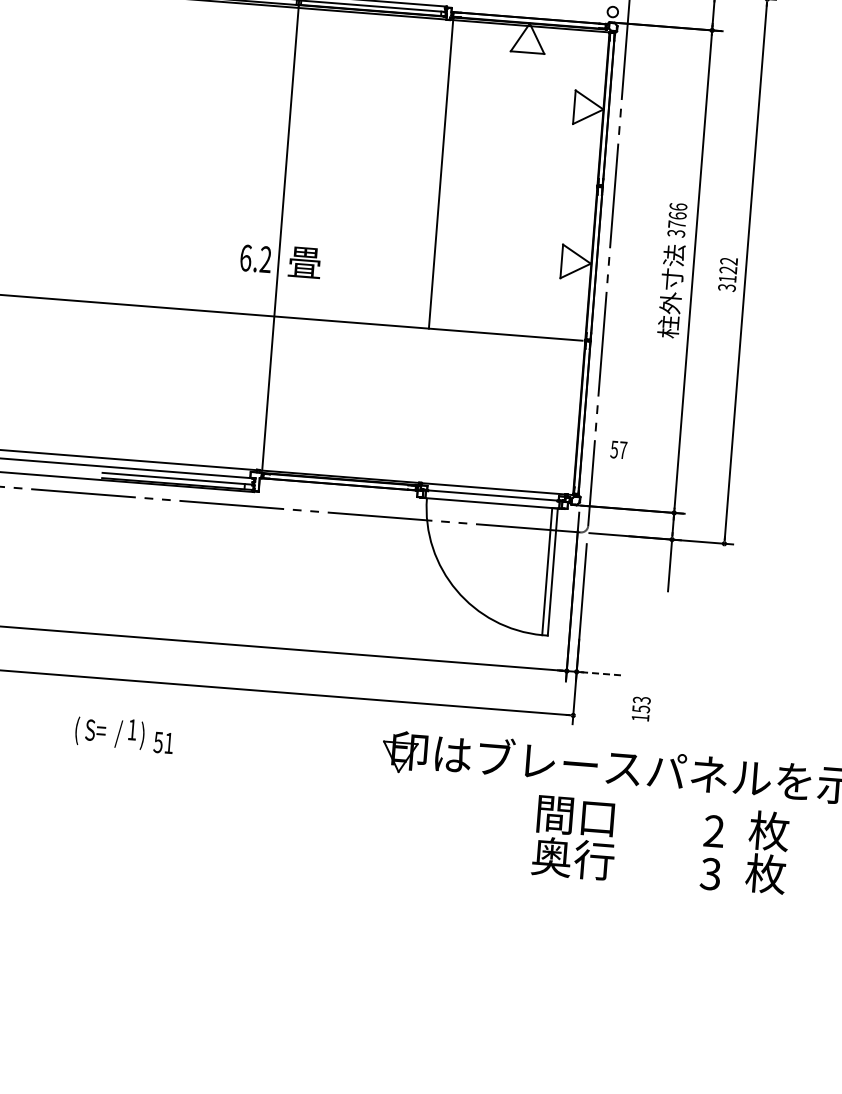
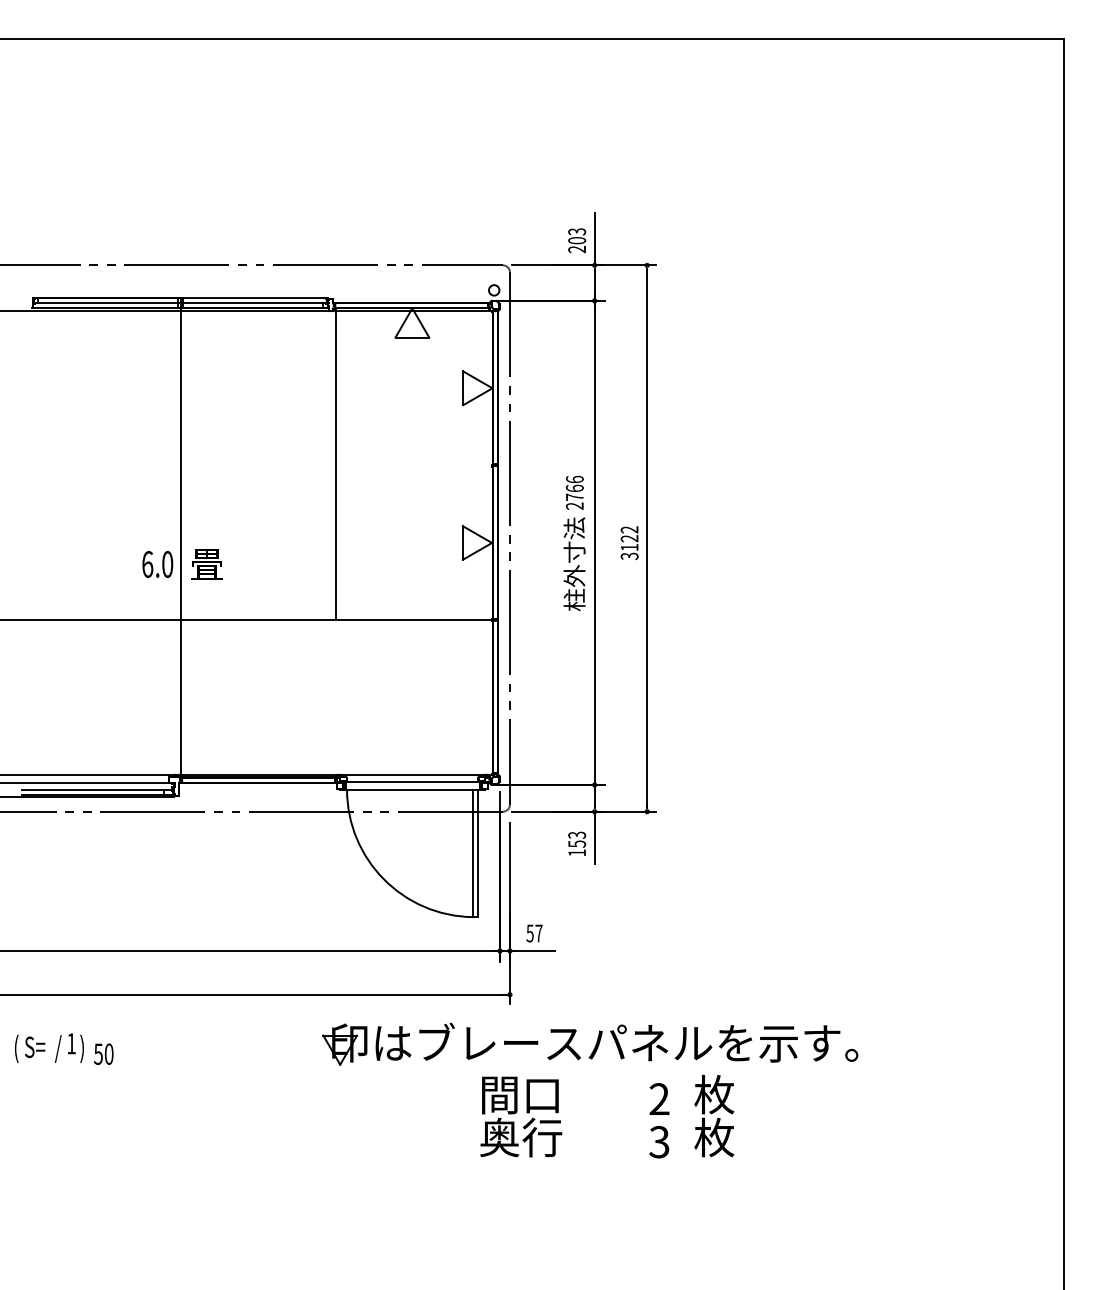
text: (676, 232) -> (574, 505), 3766 -> 2766
text: (265, 259) -> (167, 564), 6.2 -> 6.0
text: (618, 449) -> (534, 933), moved
line: (602, 674) -> (535, 951), dashed -> solid
text: (641, 708) -> (577, 843), moved
text: (168, 742) -> (108, 1053), 51 -> 50

